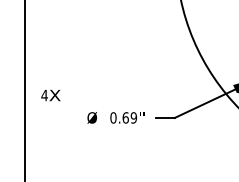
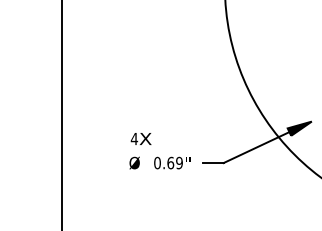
text: (50, 95) -> (140, 138), moved

